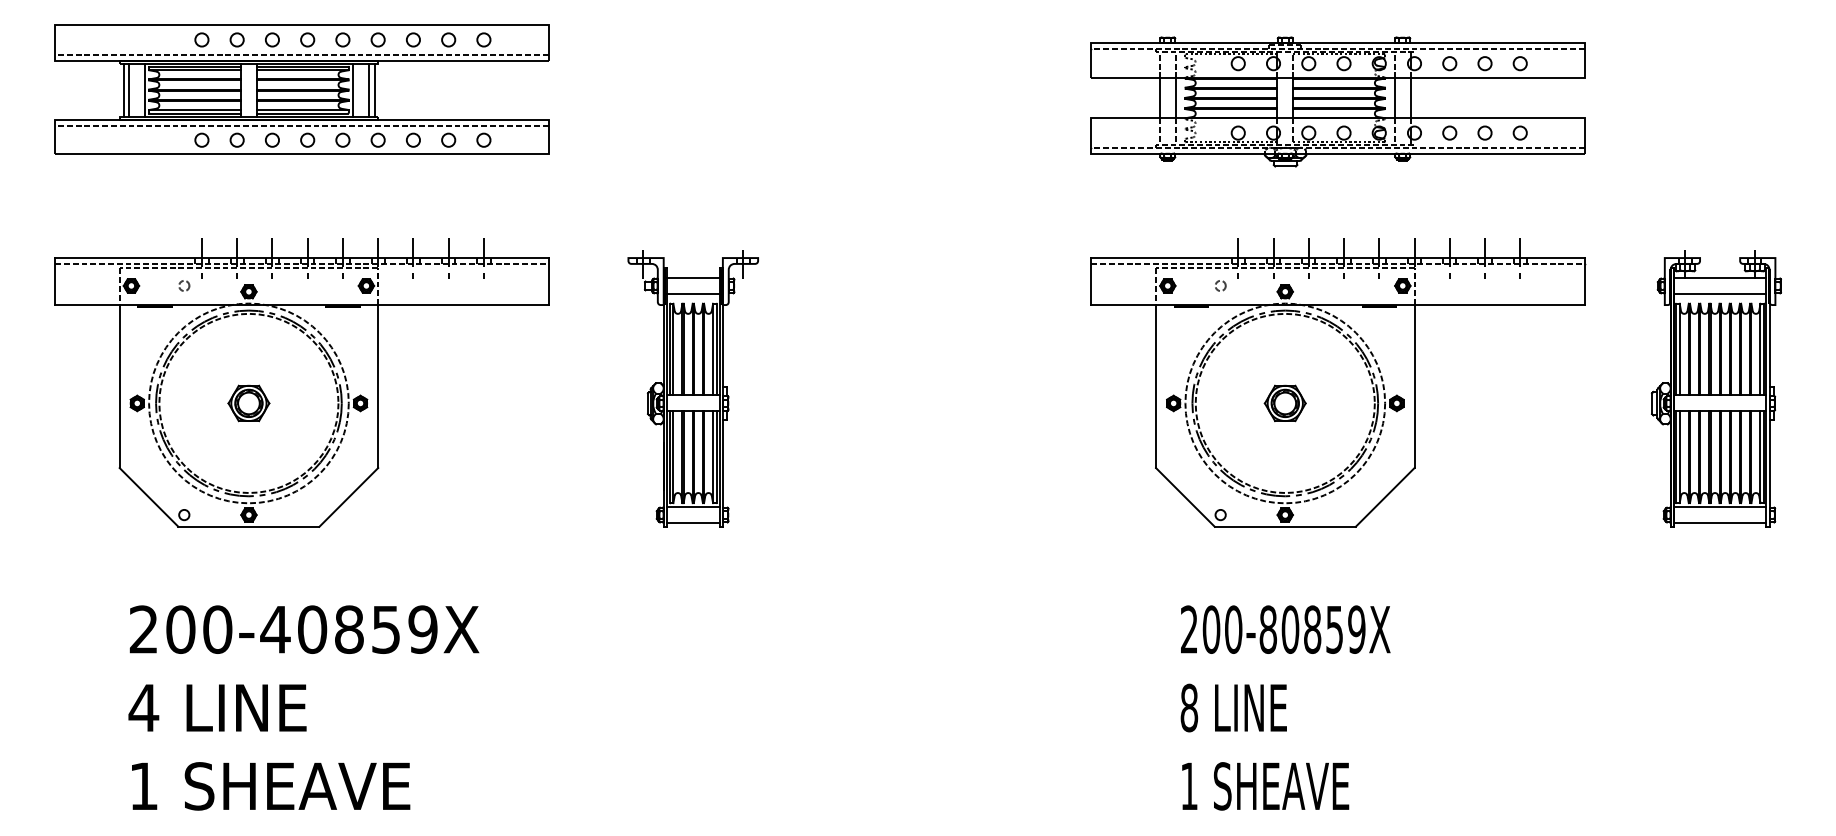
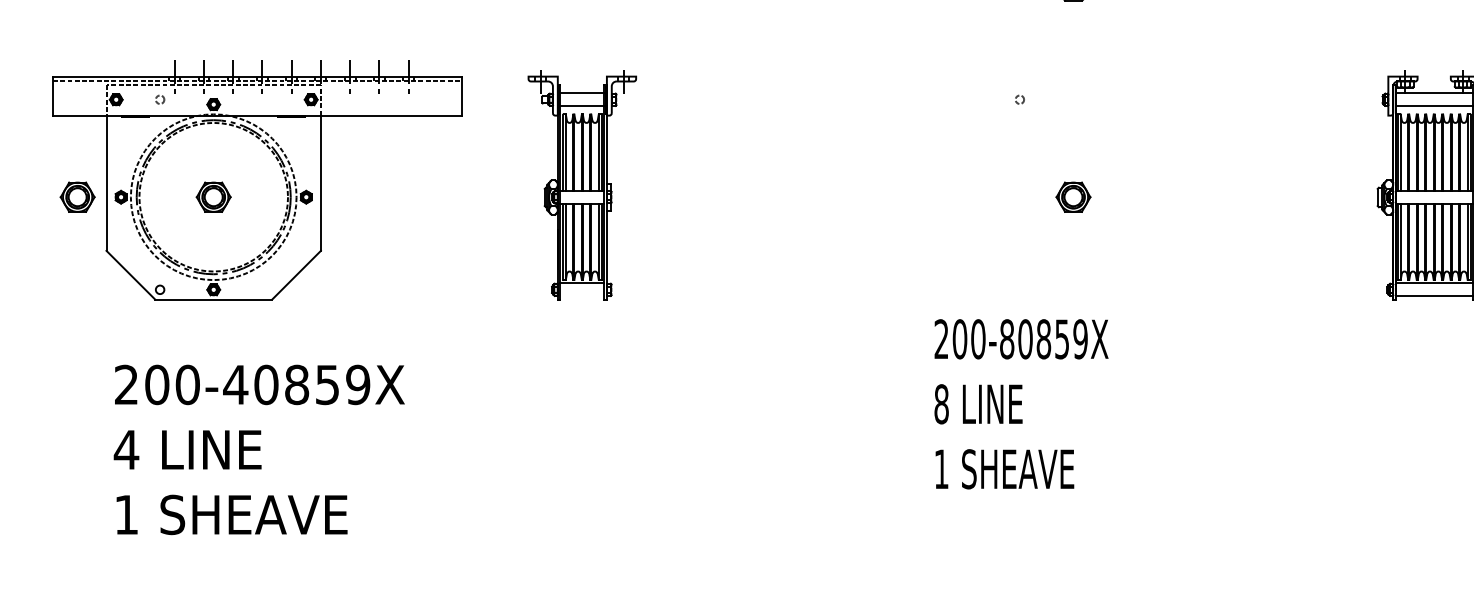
part: (1338, 382) -> (1117, 179), removed
part: (84, 403) -> (77, 197), added
line: (692, 523) -> (581, 296), removed
text: (1285, 707) -> (1021, 403), moved

